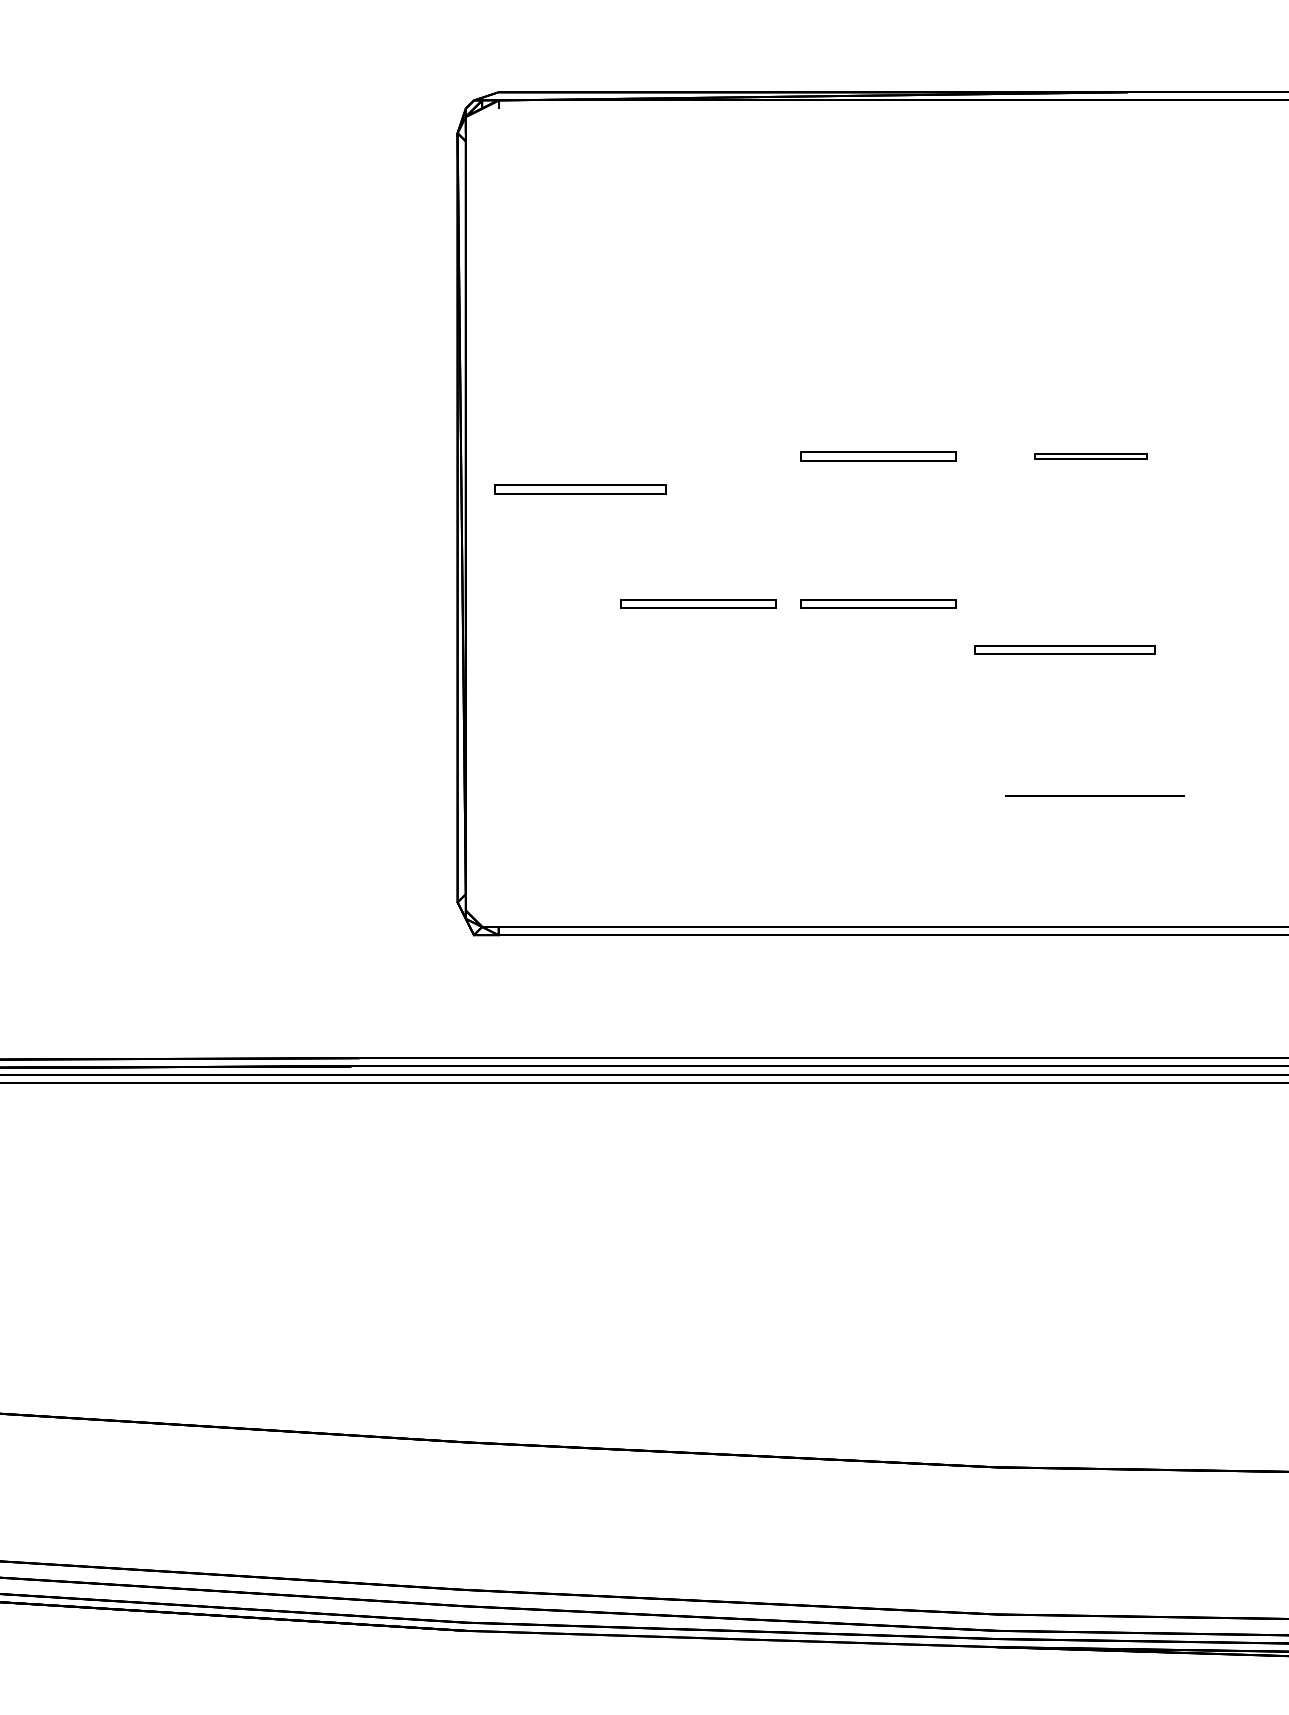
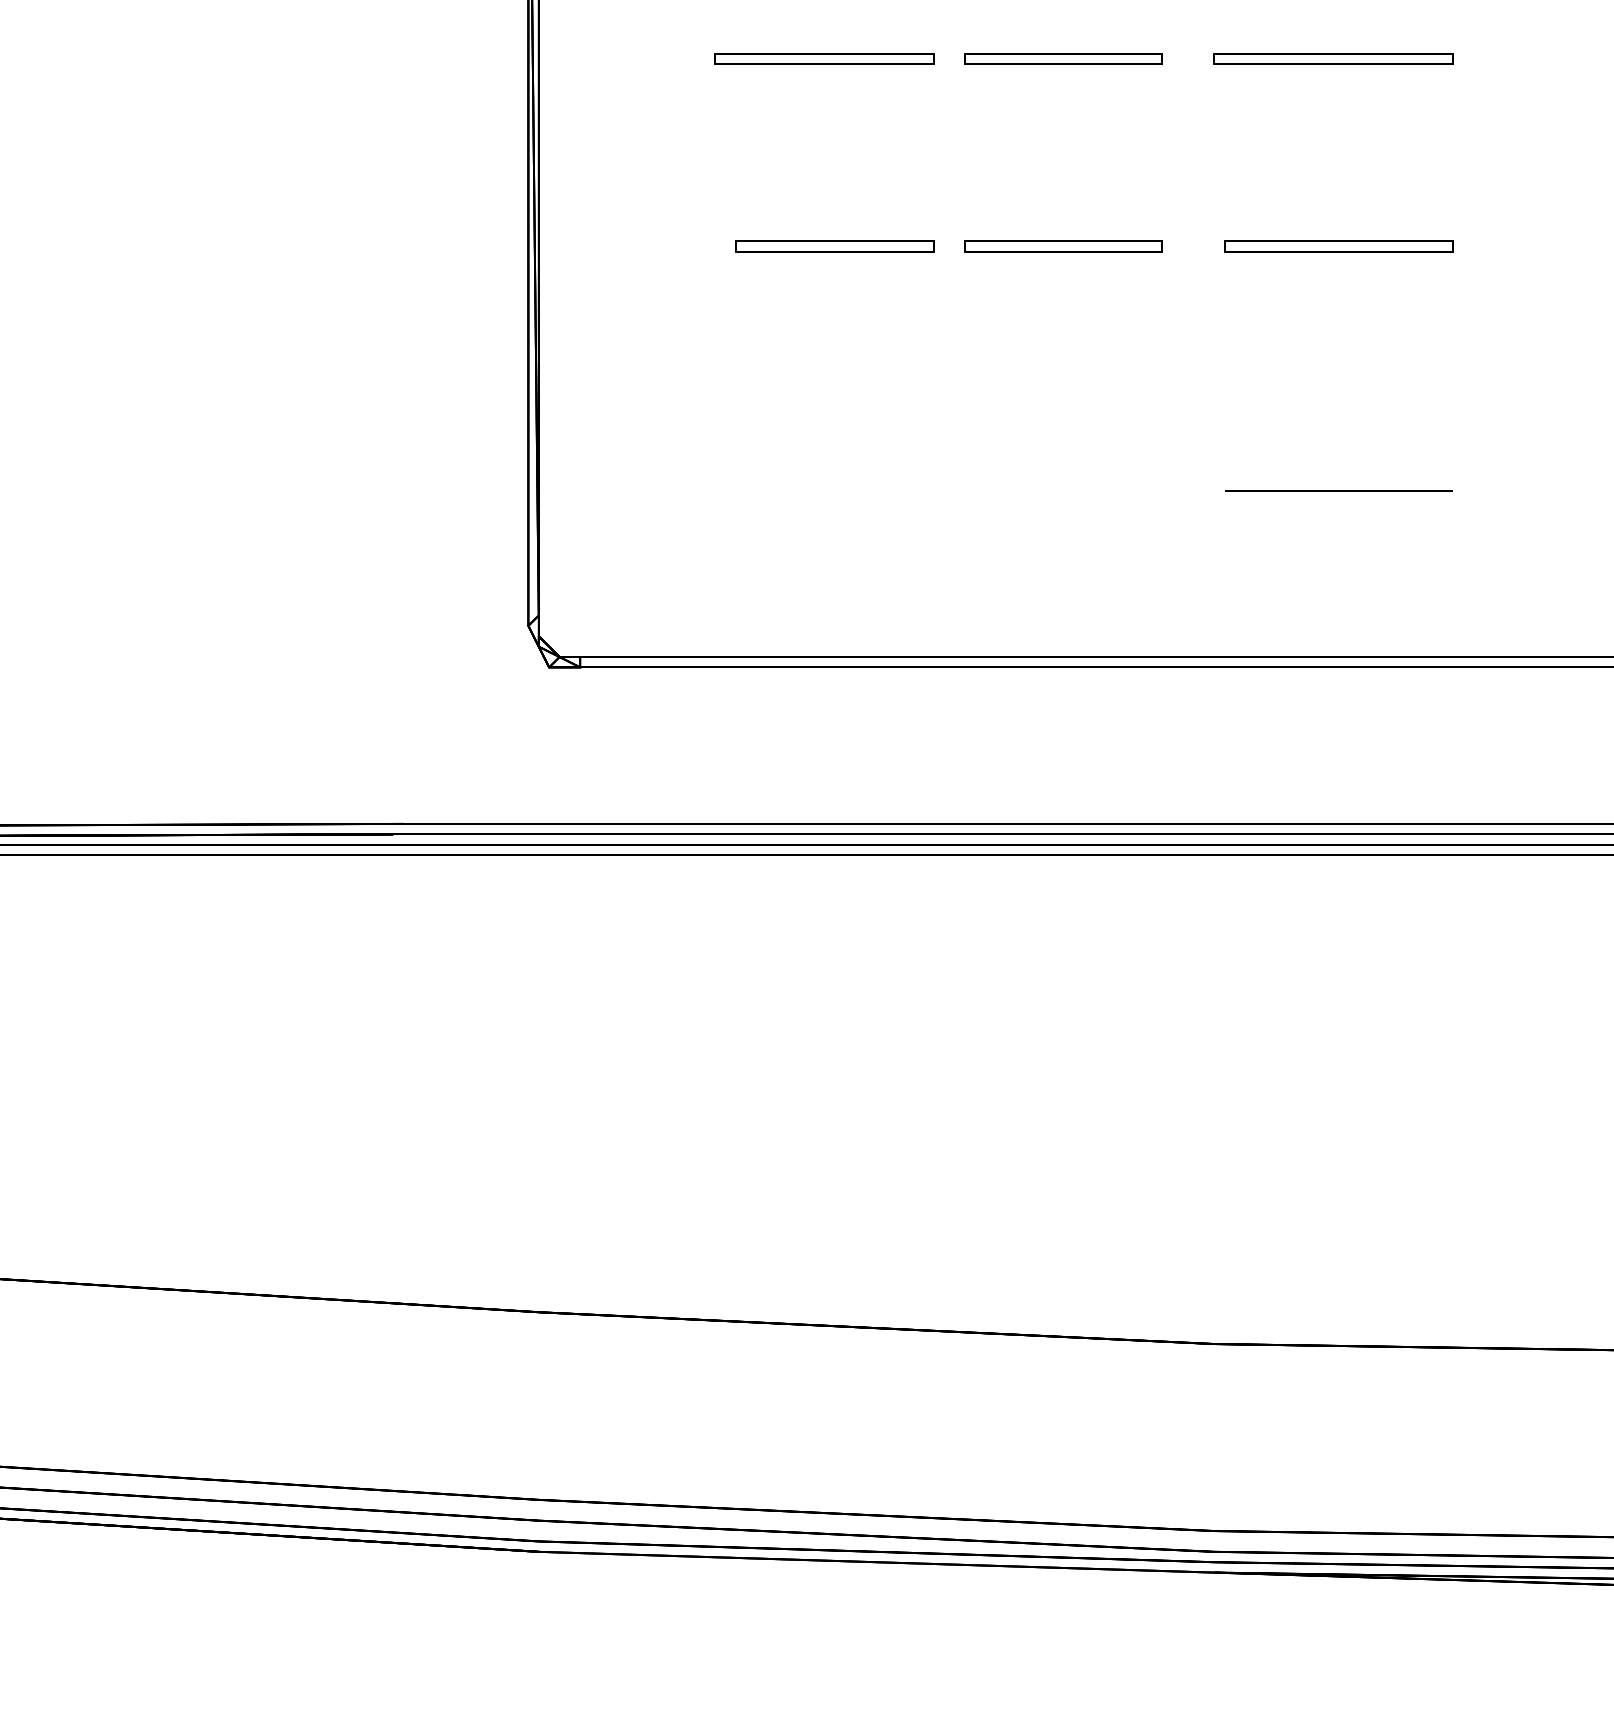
part: (1090, 456) -> (1332, 58), size x1.67
part: (580, 489) -> (824, 58), moved
part: (1064, 649) -> (1337, 245), moved

